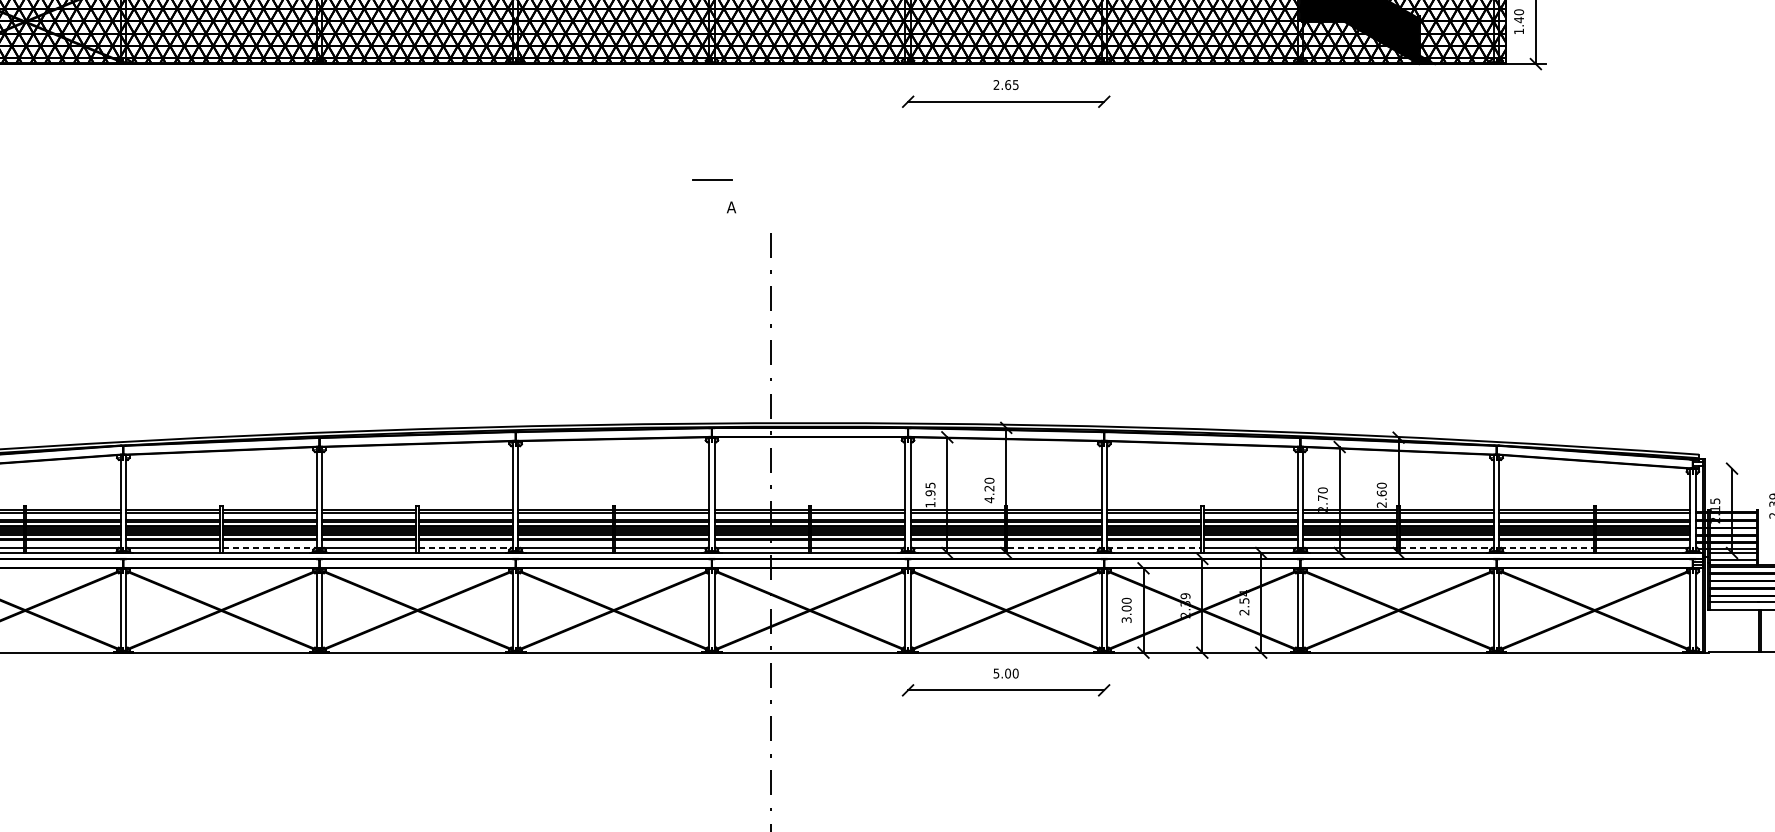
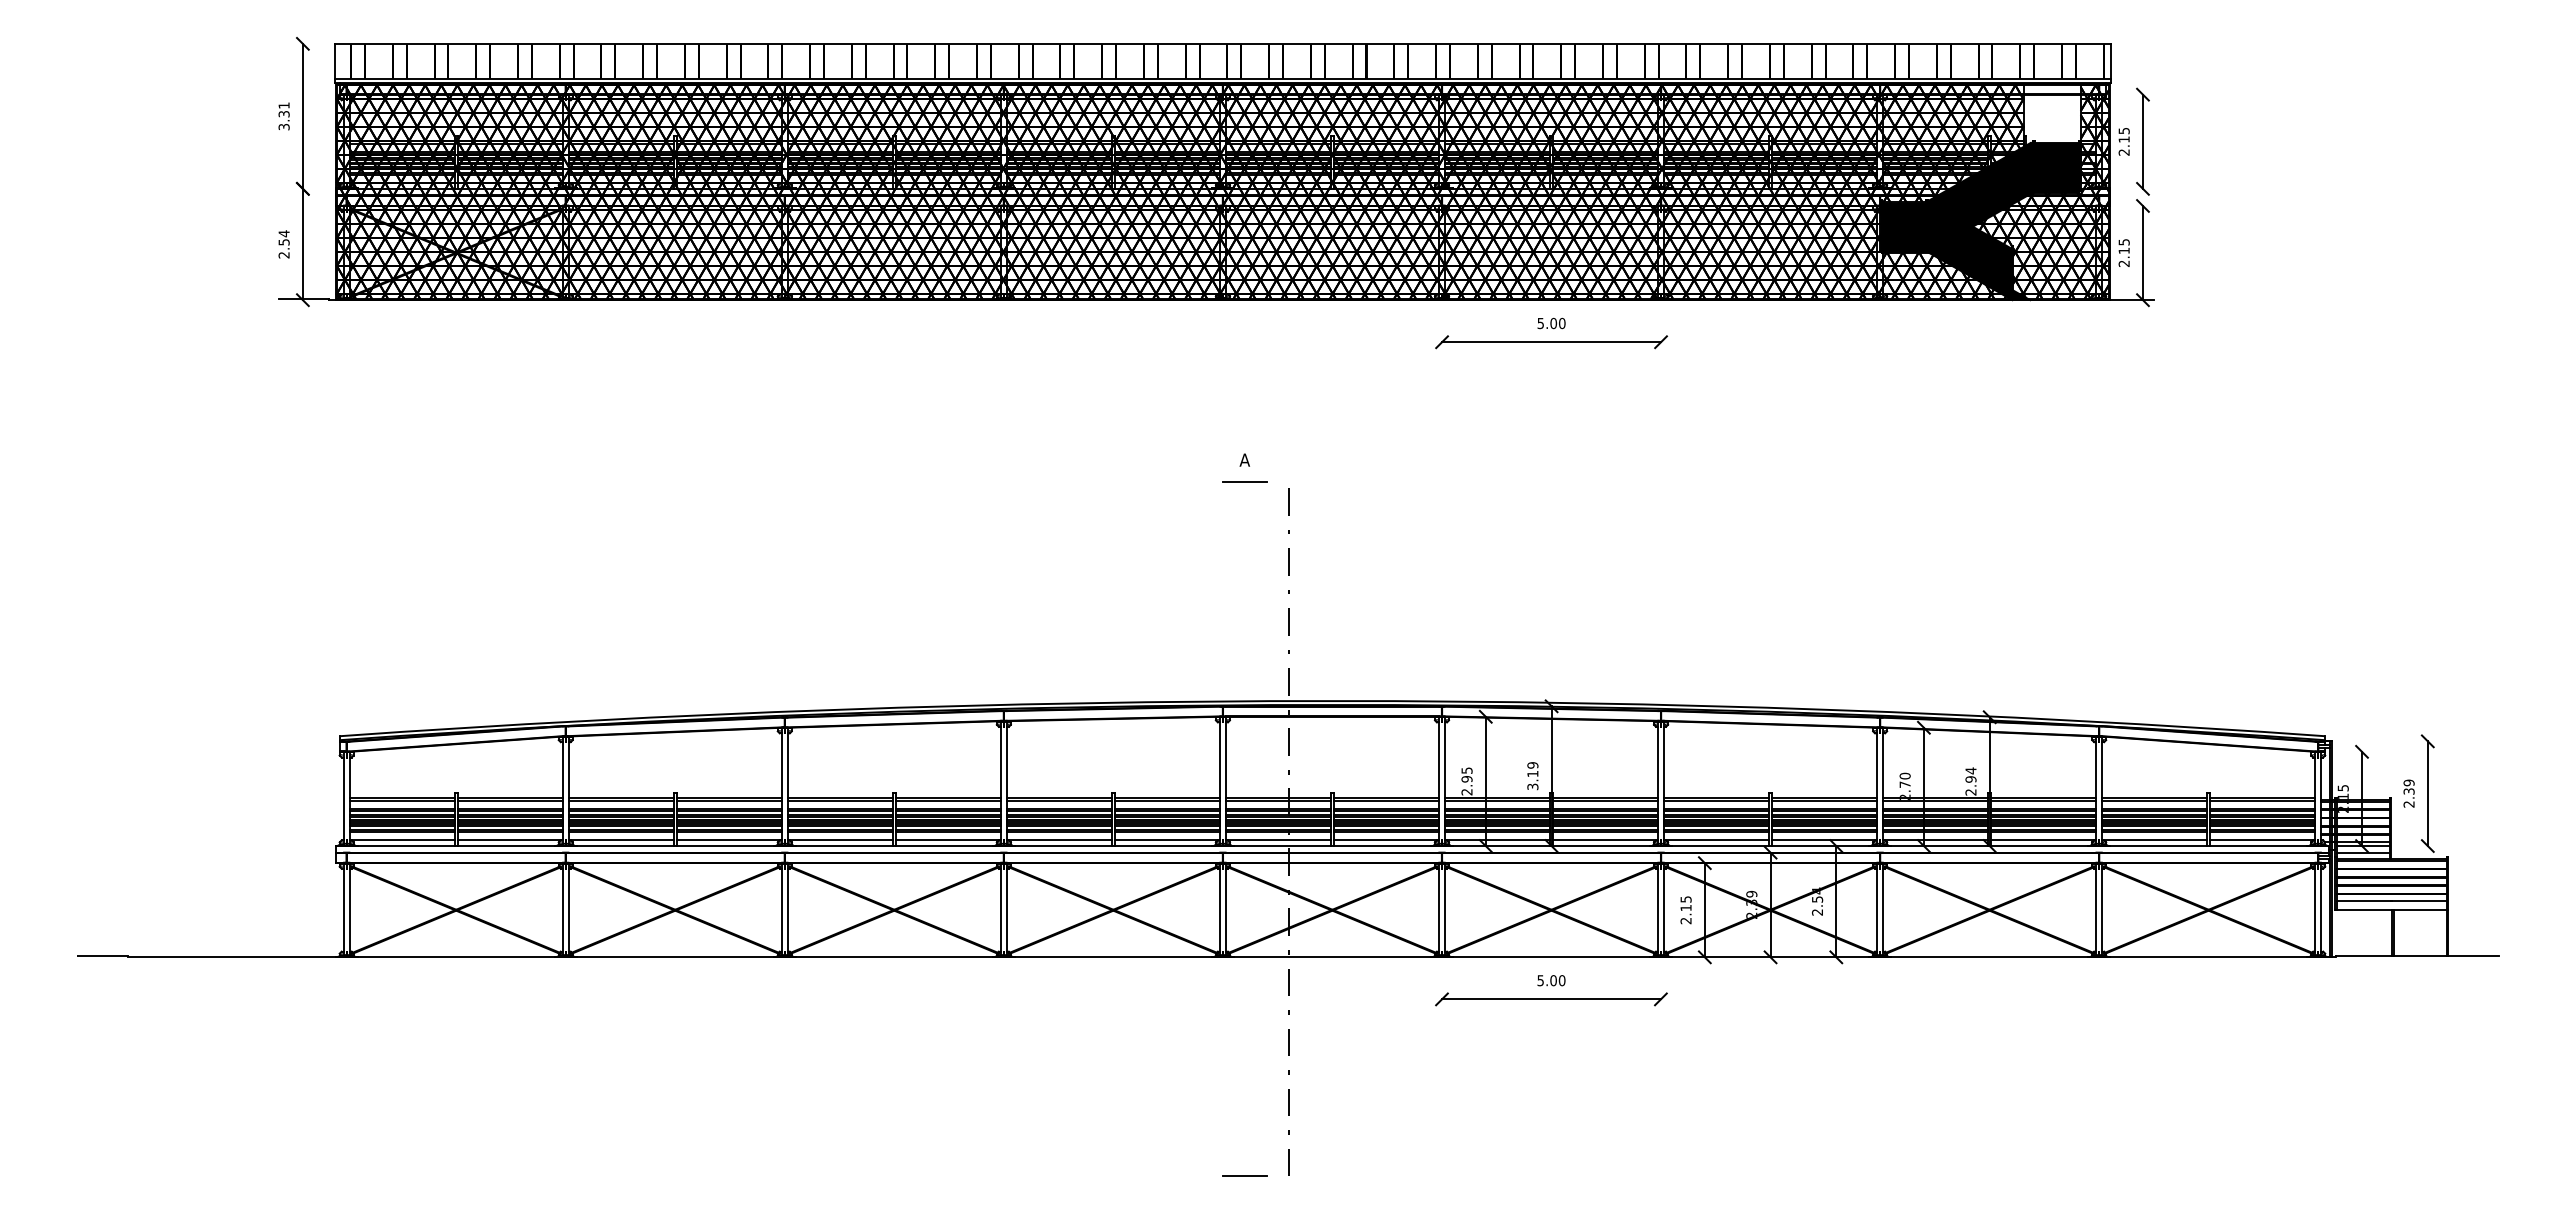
text: (1518, 21) -> (2123, 252), 1.40 -> 2.15
text: (1006, 85) -> (1551, 323), 2.65 -> 5.00
line: (712, 179) -> (1244, 481), moved
text: (1381, 488) -> (1970, 774), 2.60 -> 2.94
text: (989, 490) -> (1532, 776), 4.20 -> 3.19
text: (930, 505) -> (1466, 792), 1.95 -> 2.95
line: (269, 548) -> (729, 840), dashed -> solid
line: (466, 548) -> (948, 840), dashed -> solid
line: (1054, 548) -> (1605, 840), dashed -> solid
line: (1153, 548) -> (1716, 840), dashed -> solid
line: (1446, 548) -> (2043, 840), dashed -> solid
line: (1546, 548) -> (2154, 840), dashed -> solid
text: (1126, 610) -> (1685, 910), 3.00 -> 2.15

